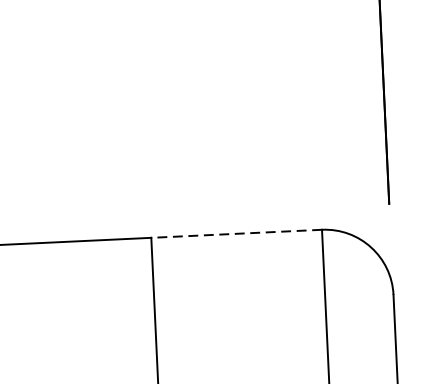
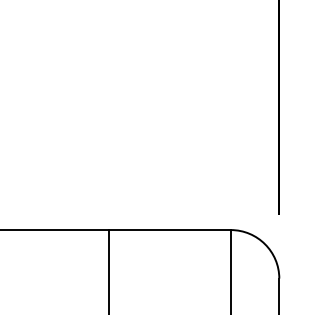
line: (237, 234) -> (170, 230), dashed -> solid

